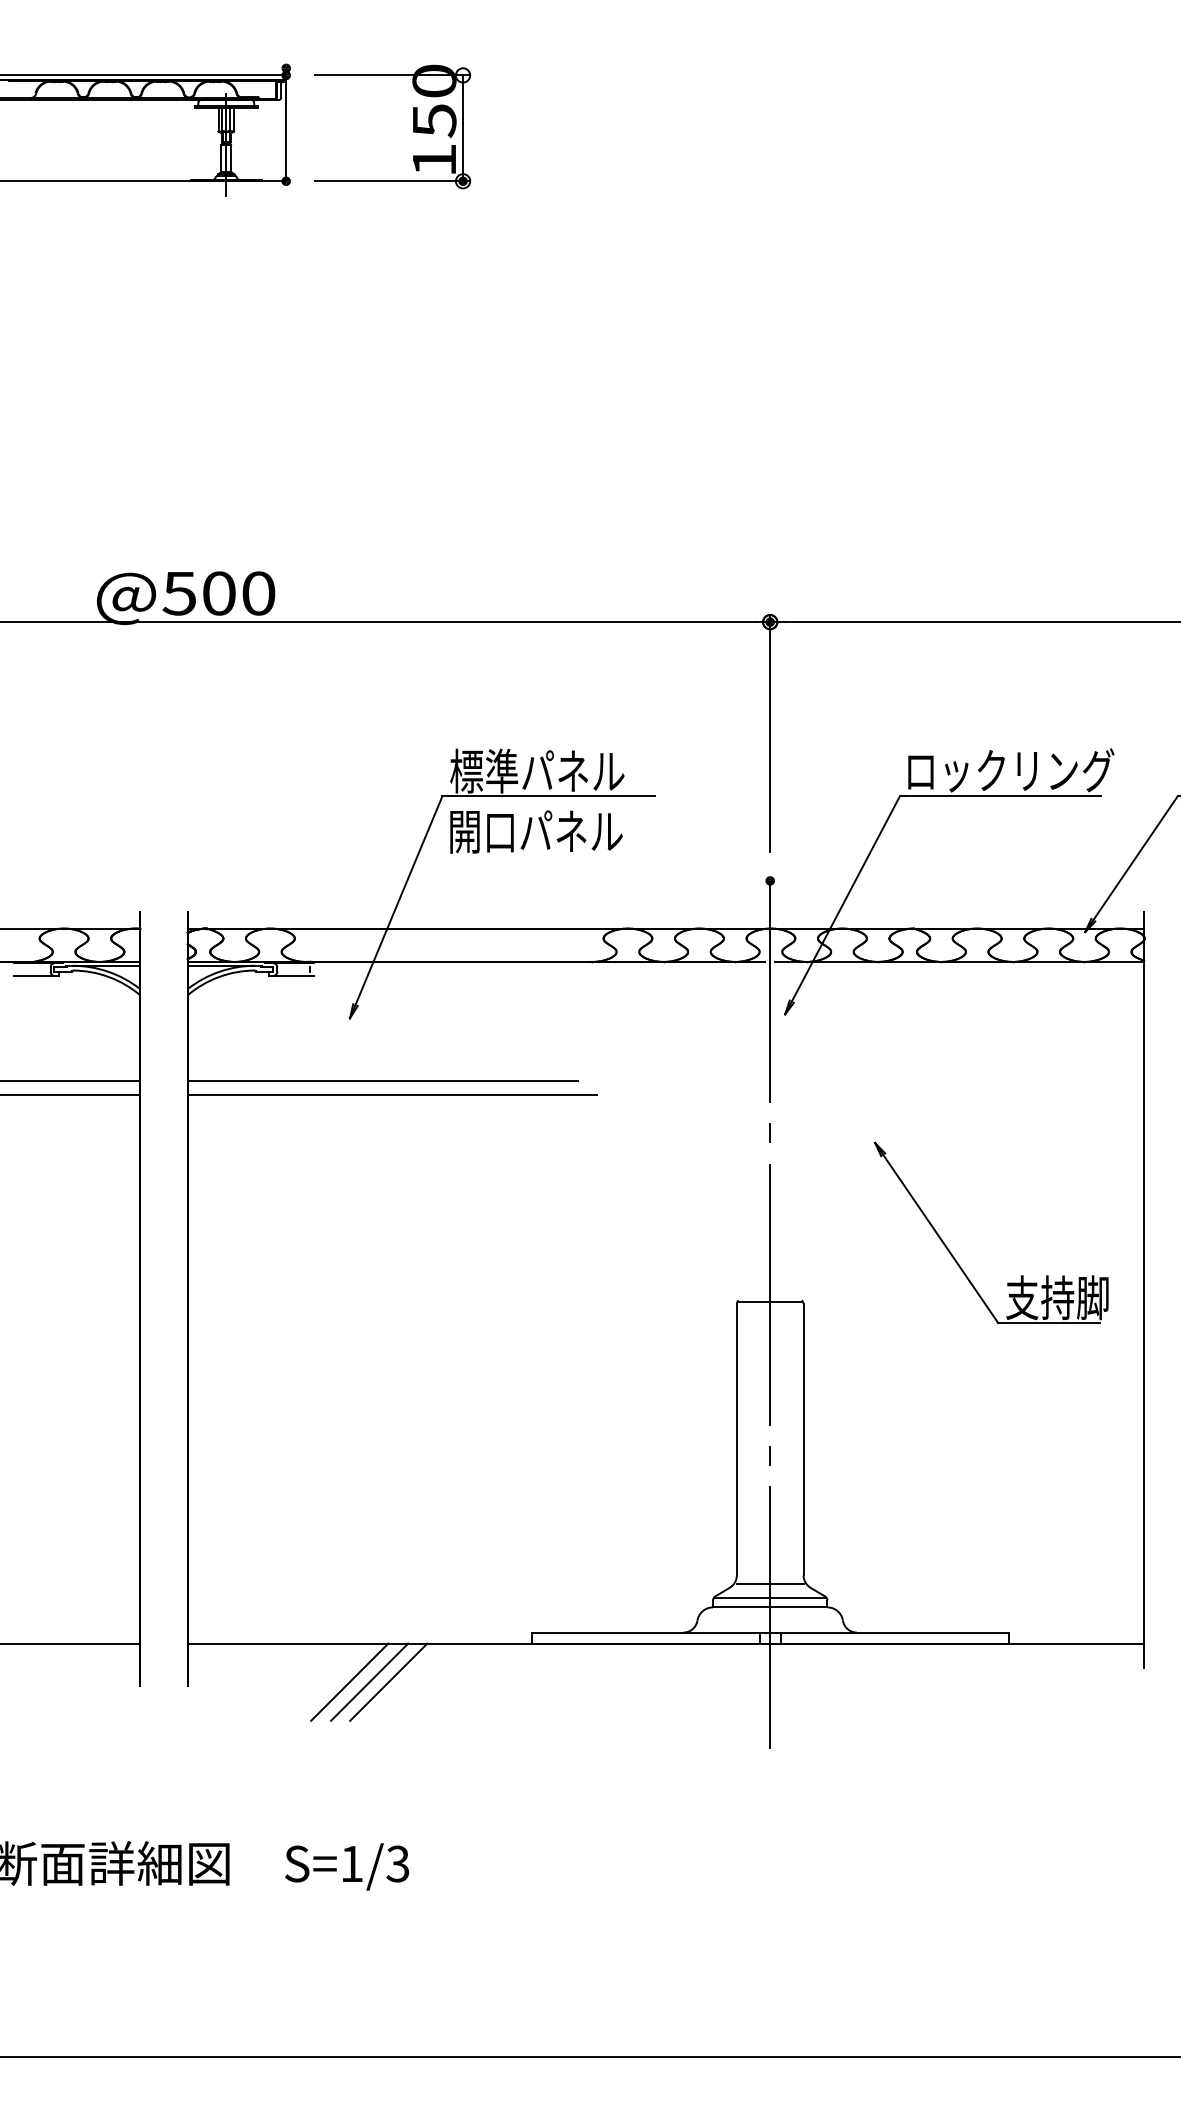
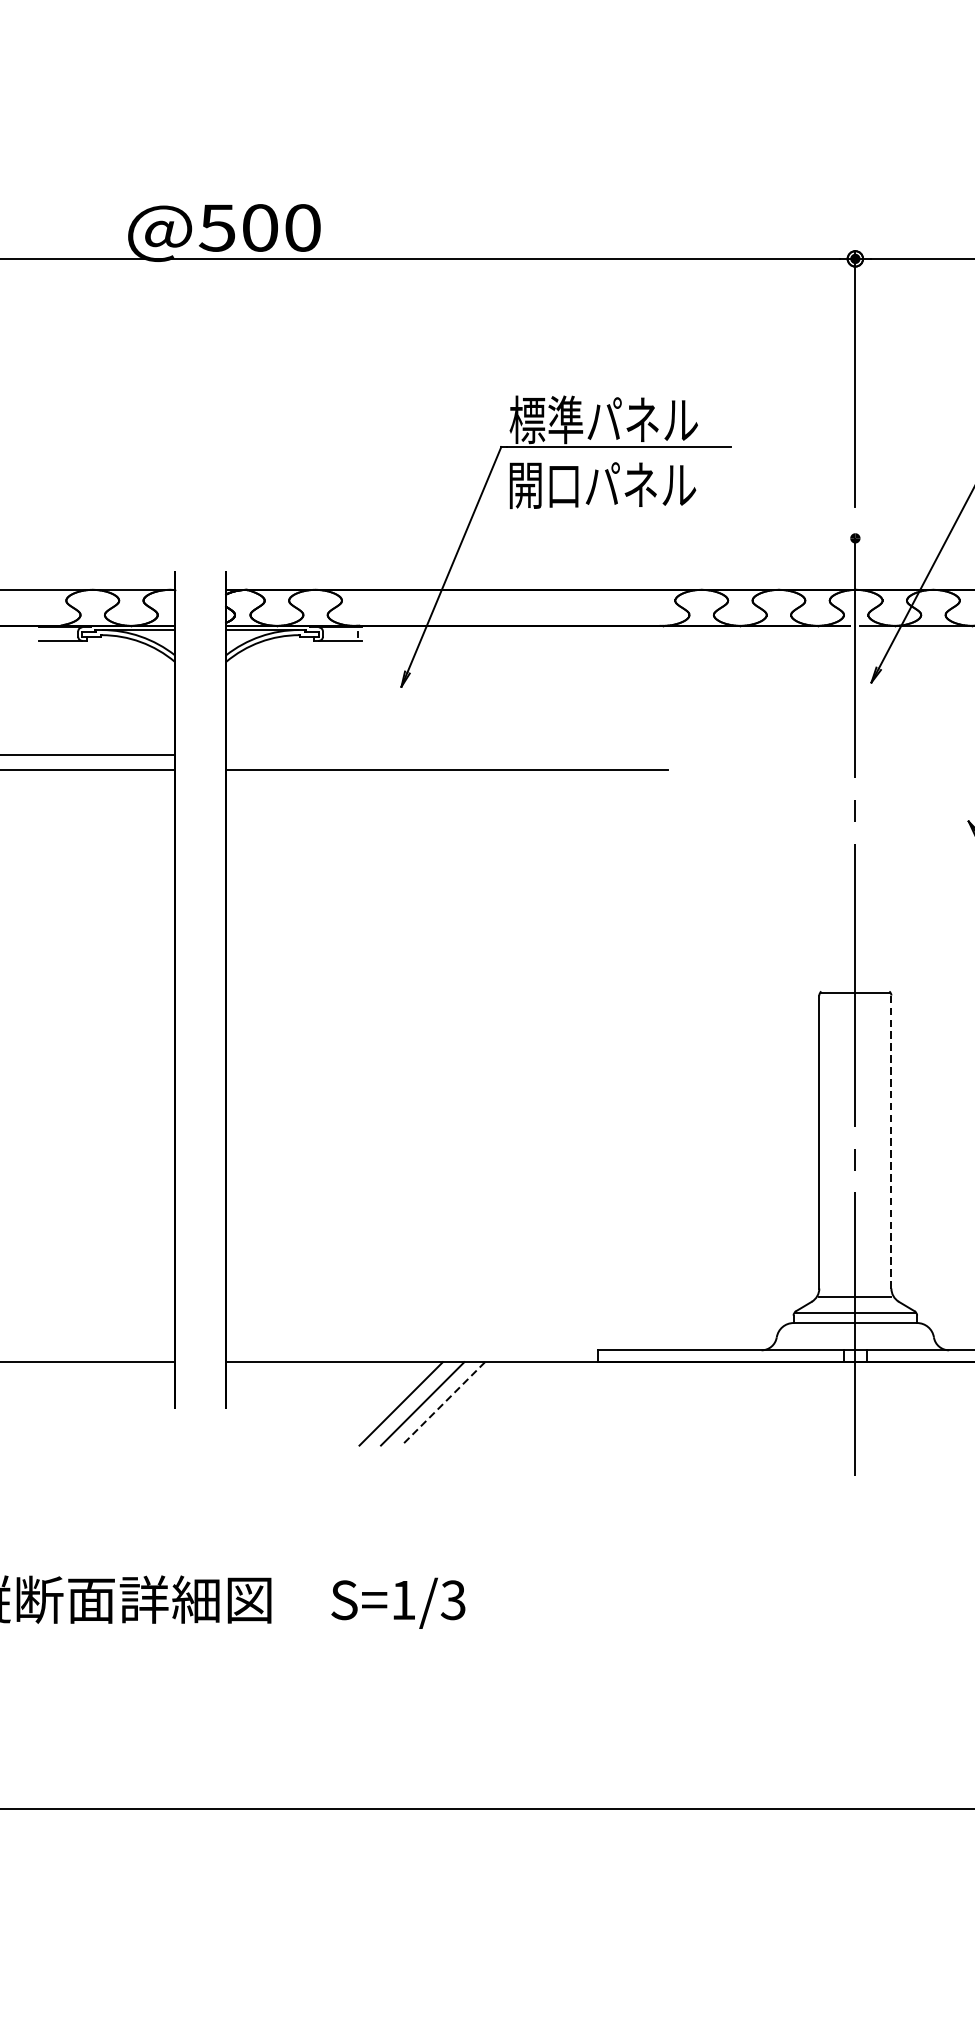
line: (382, 1081) -> (436, 755), removed
line: (803, 1439) -> (891, 1141), solid -> dashed
line: (388, 1682) -> (443, 1404), solid -> dashed

